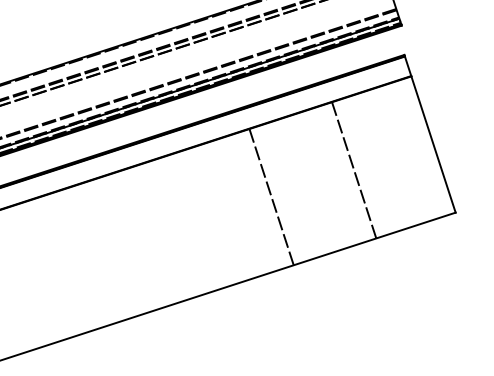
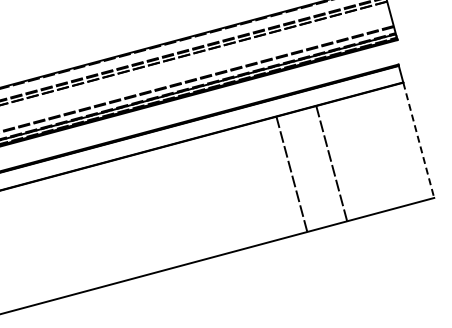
line: (433, 144) -> (418, 140), solid -> dashed
line: (353, 169) -> (331, 162), moved
line: (271, 196) -> (291, 173), moved

